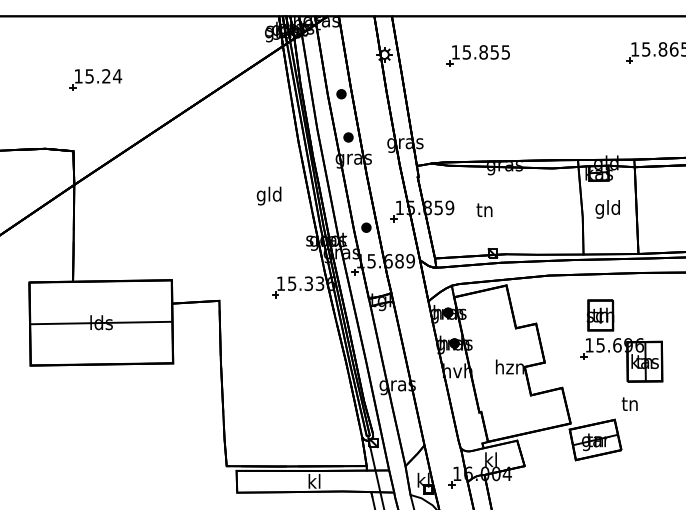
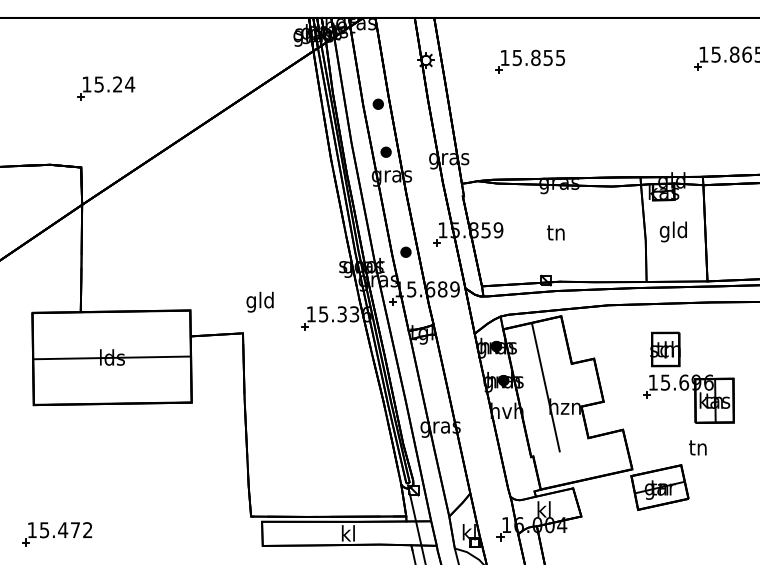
text: (268, 195) -> (259, 301), moved
text: (484, 209) -> (555, 232), moved
line: (492, 349) -> (545, 387), added
part: (52, 482) -> (57, 534), added

